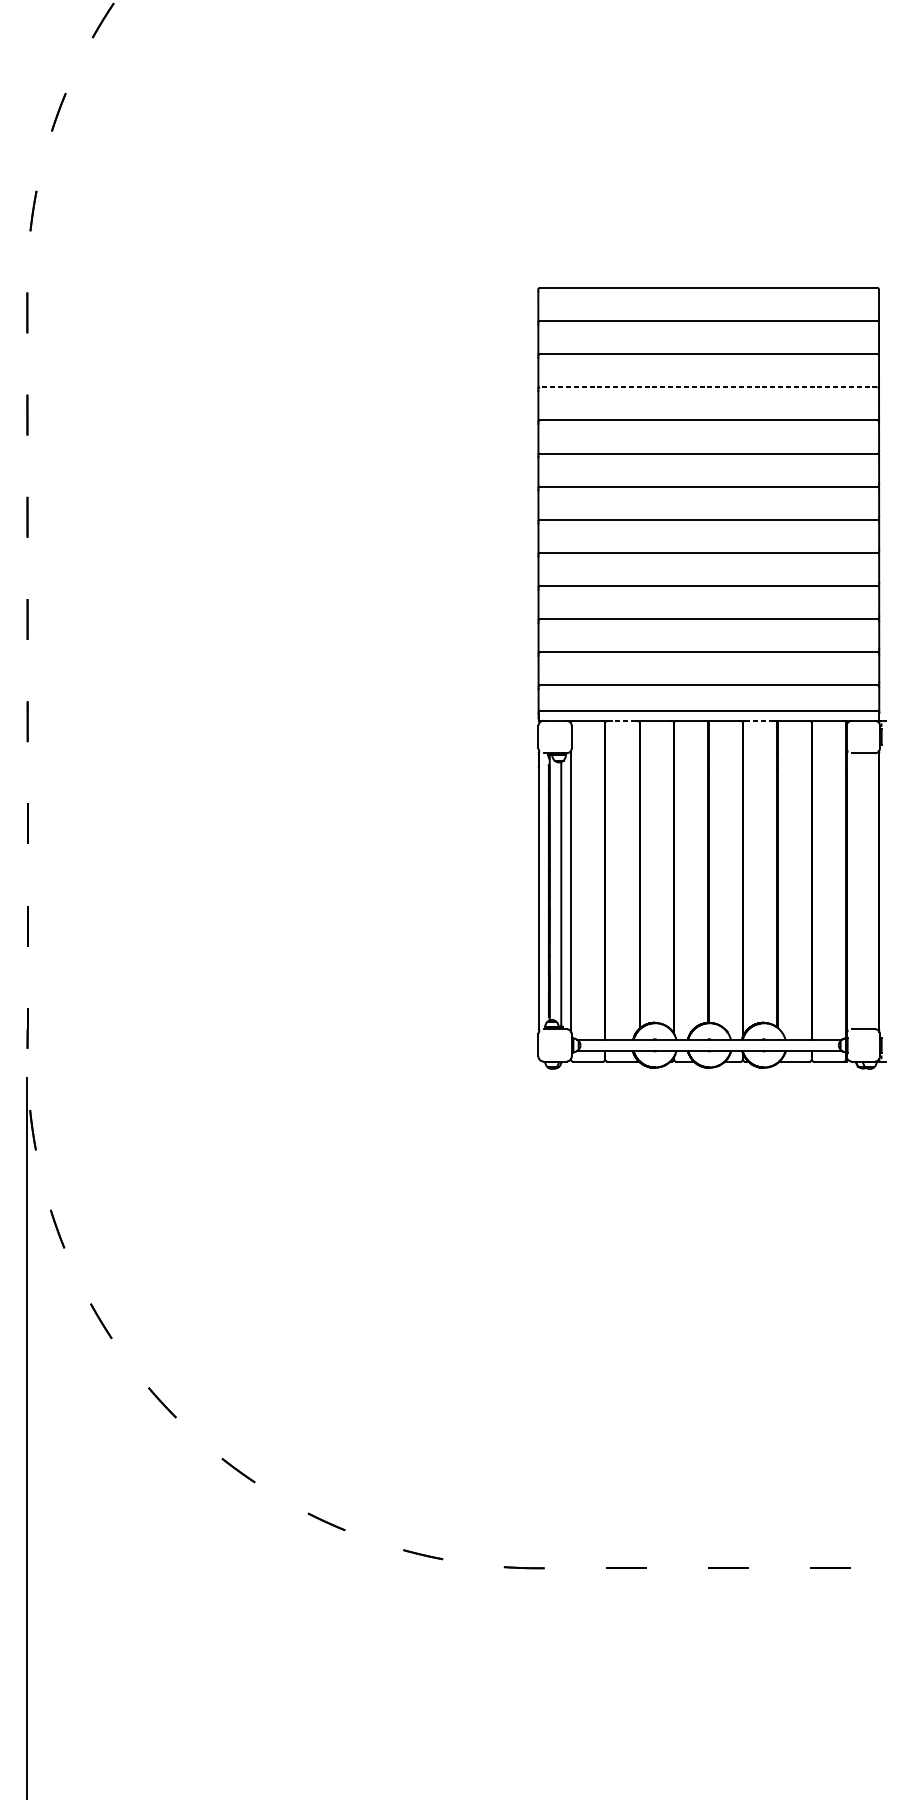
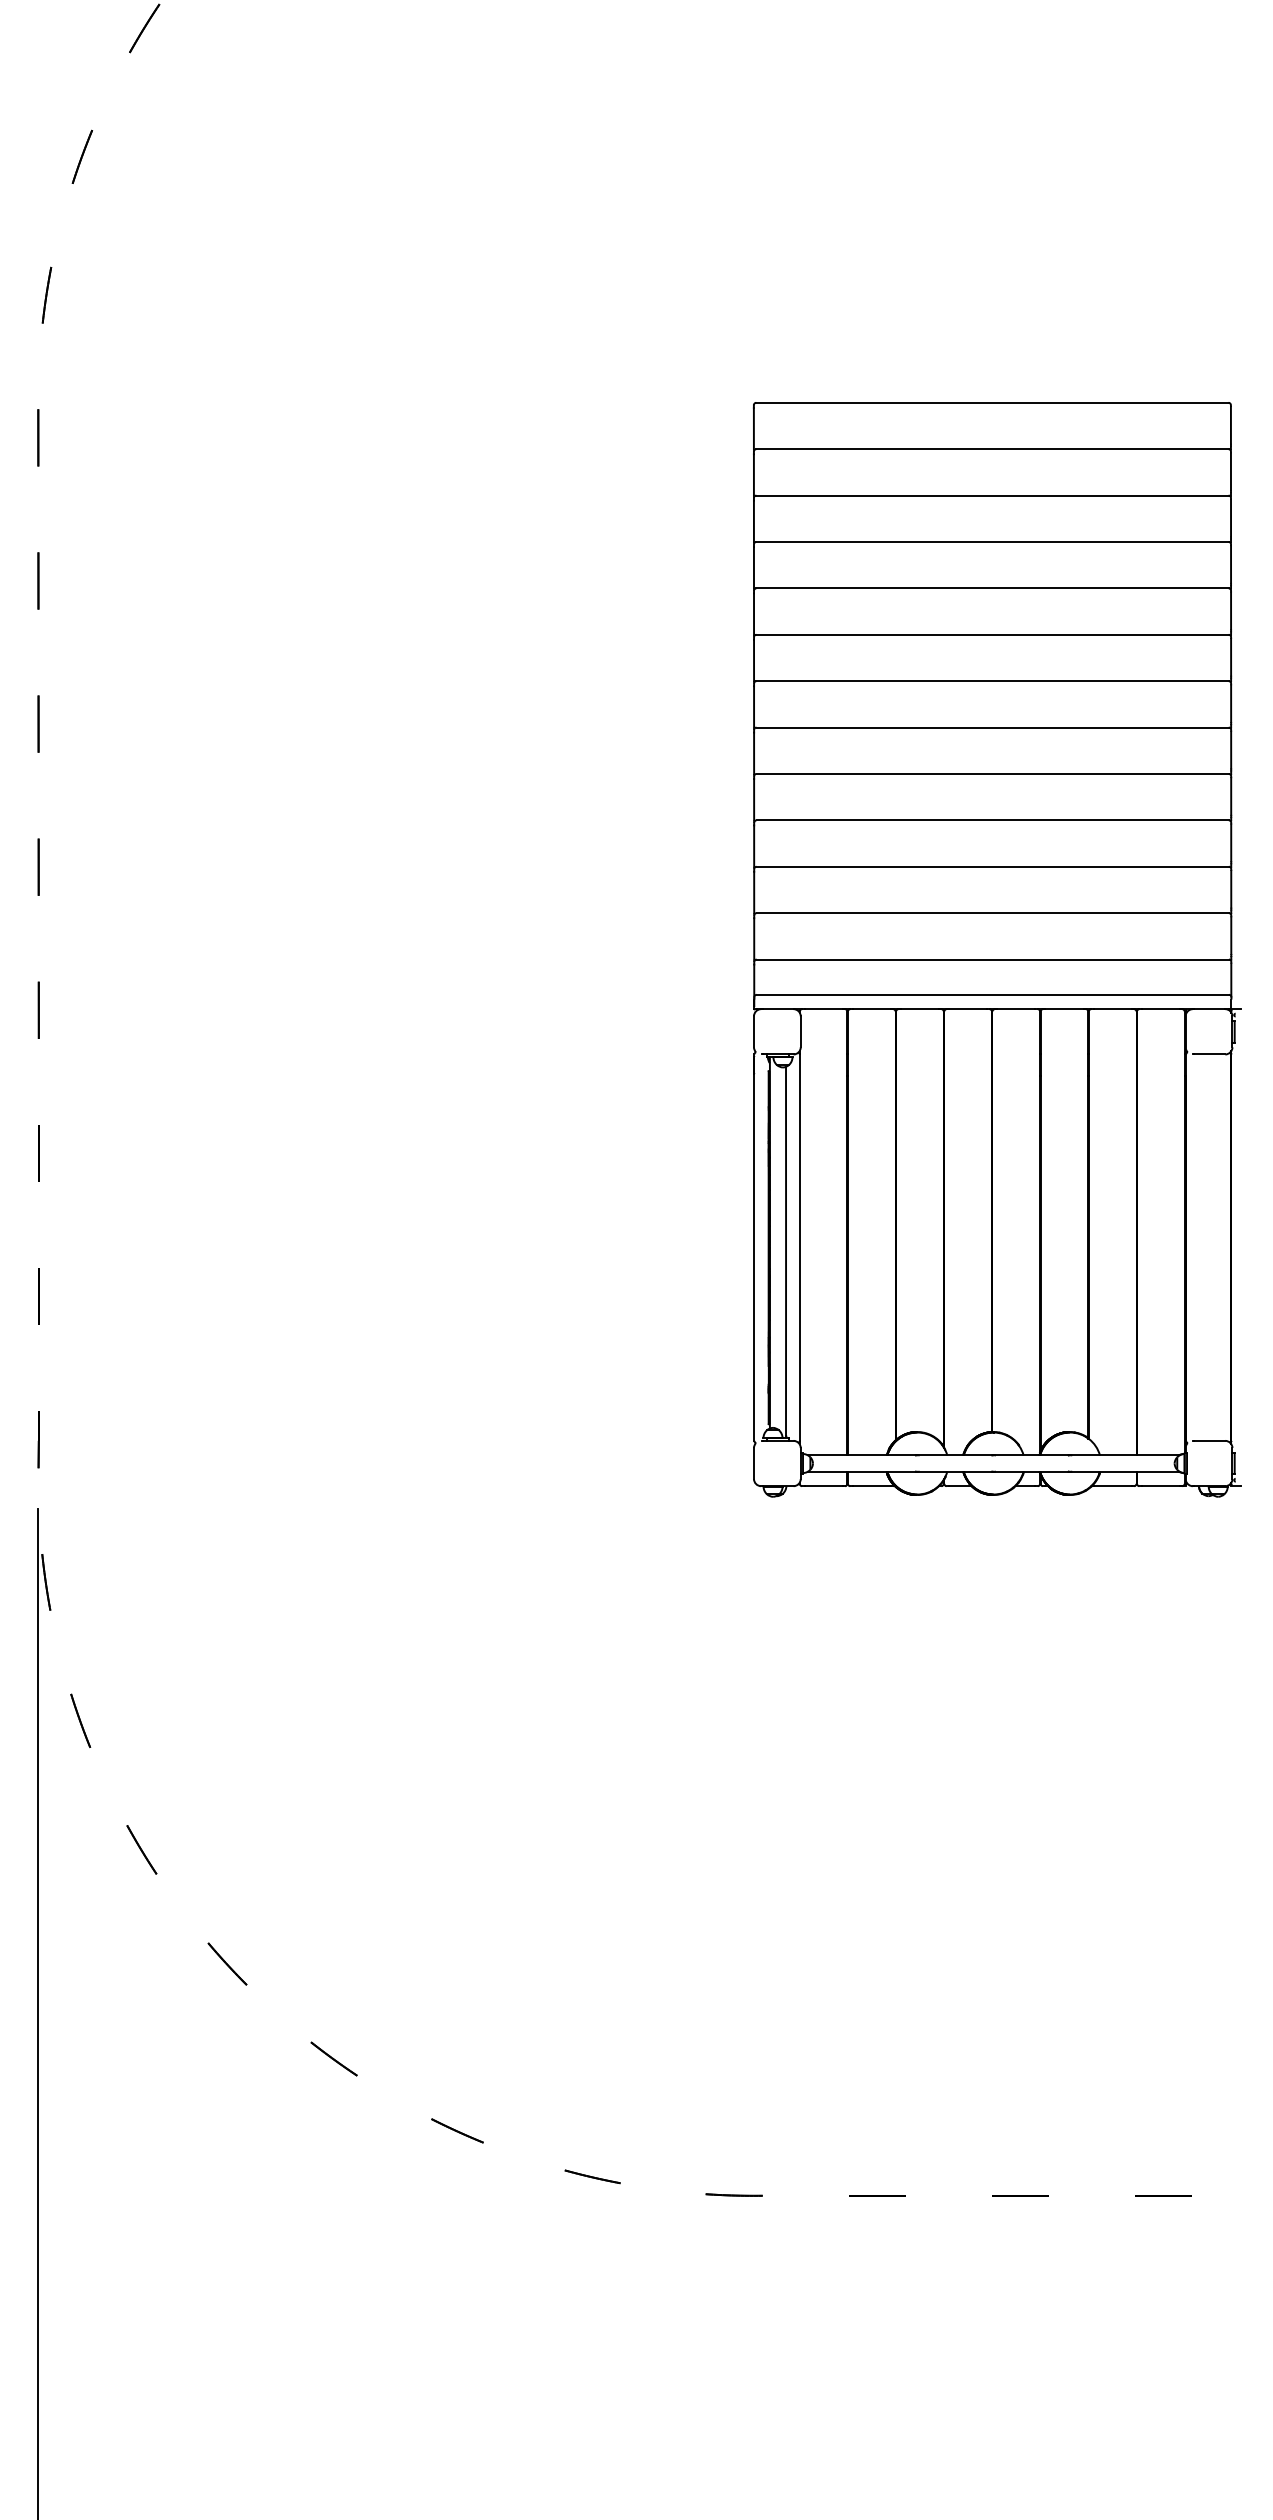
line: (708, 387) -> (992, 542), dashed -> solid
line: (622, 721) -> (871, 1009), dashed -> solid
line: (760, 721) -> (1064, 1009), dashed -> solid

